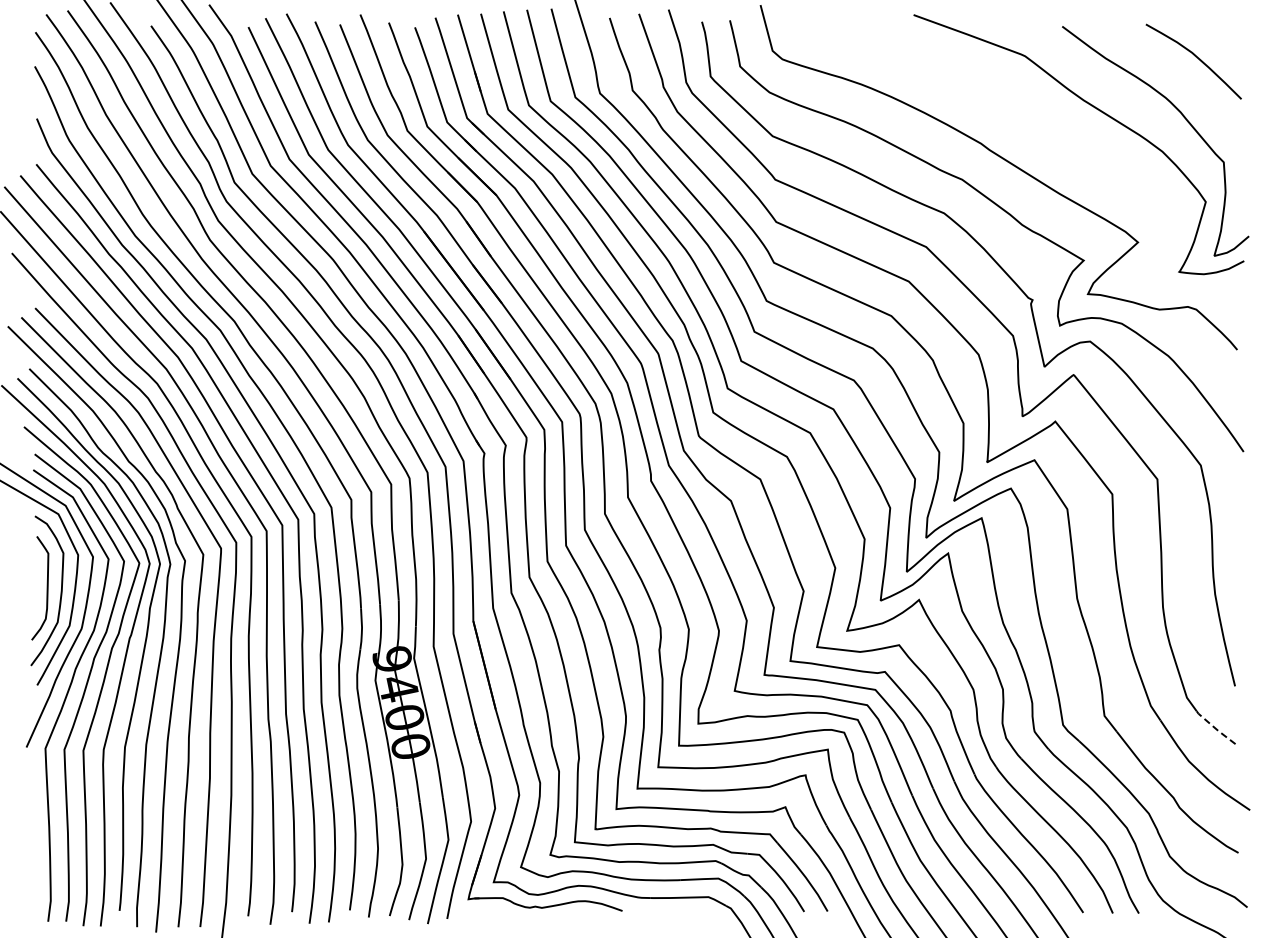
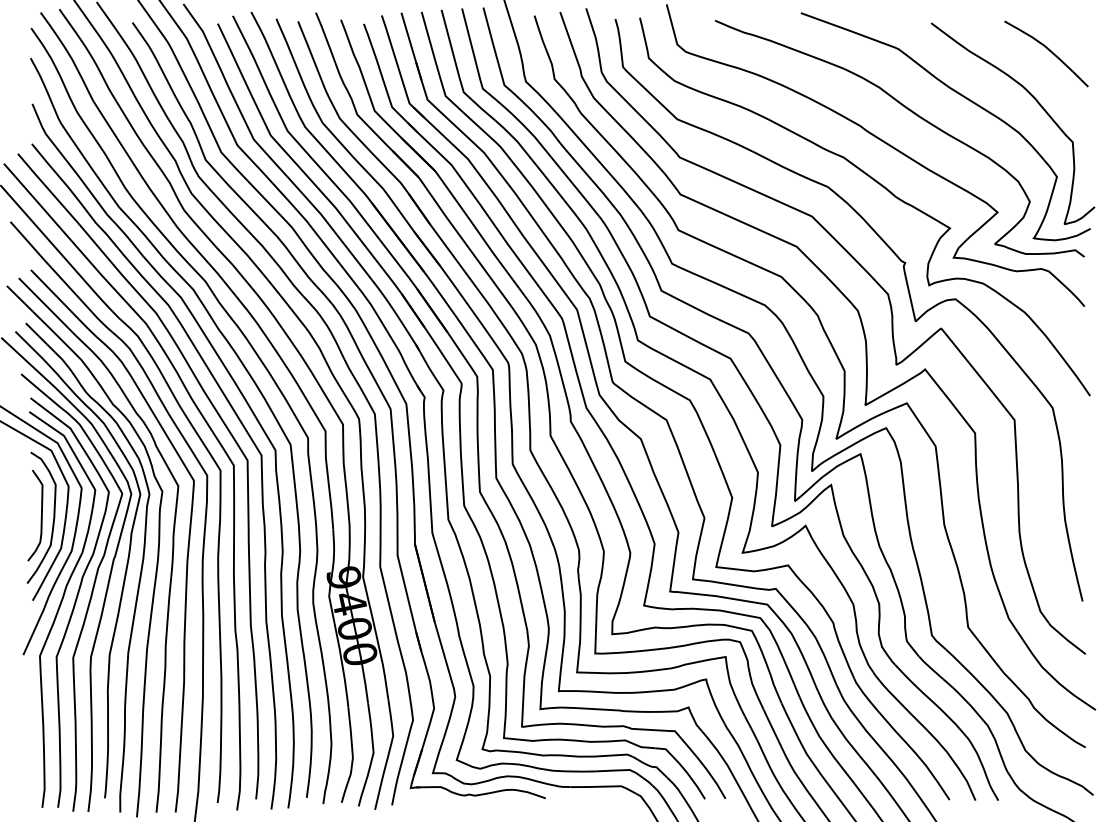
curve: (1044, 131) -> (915, 115), added
line: (1216, 729) -> (1066, 639), dashed -> solid

